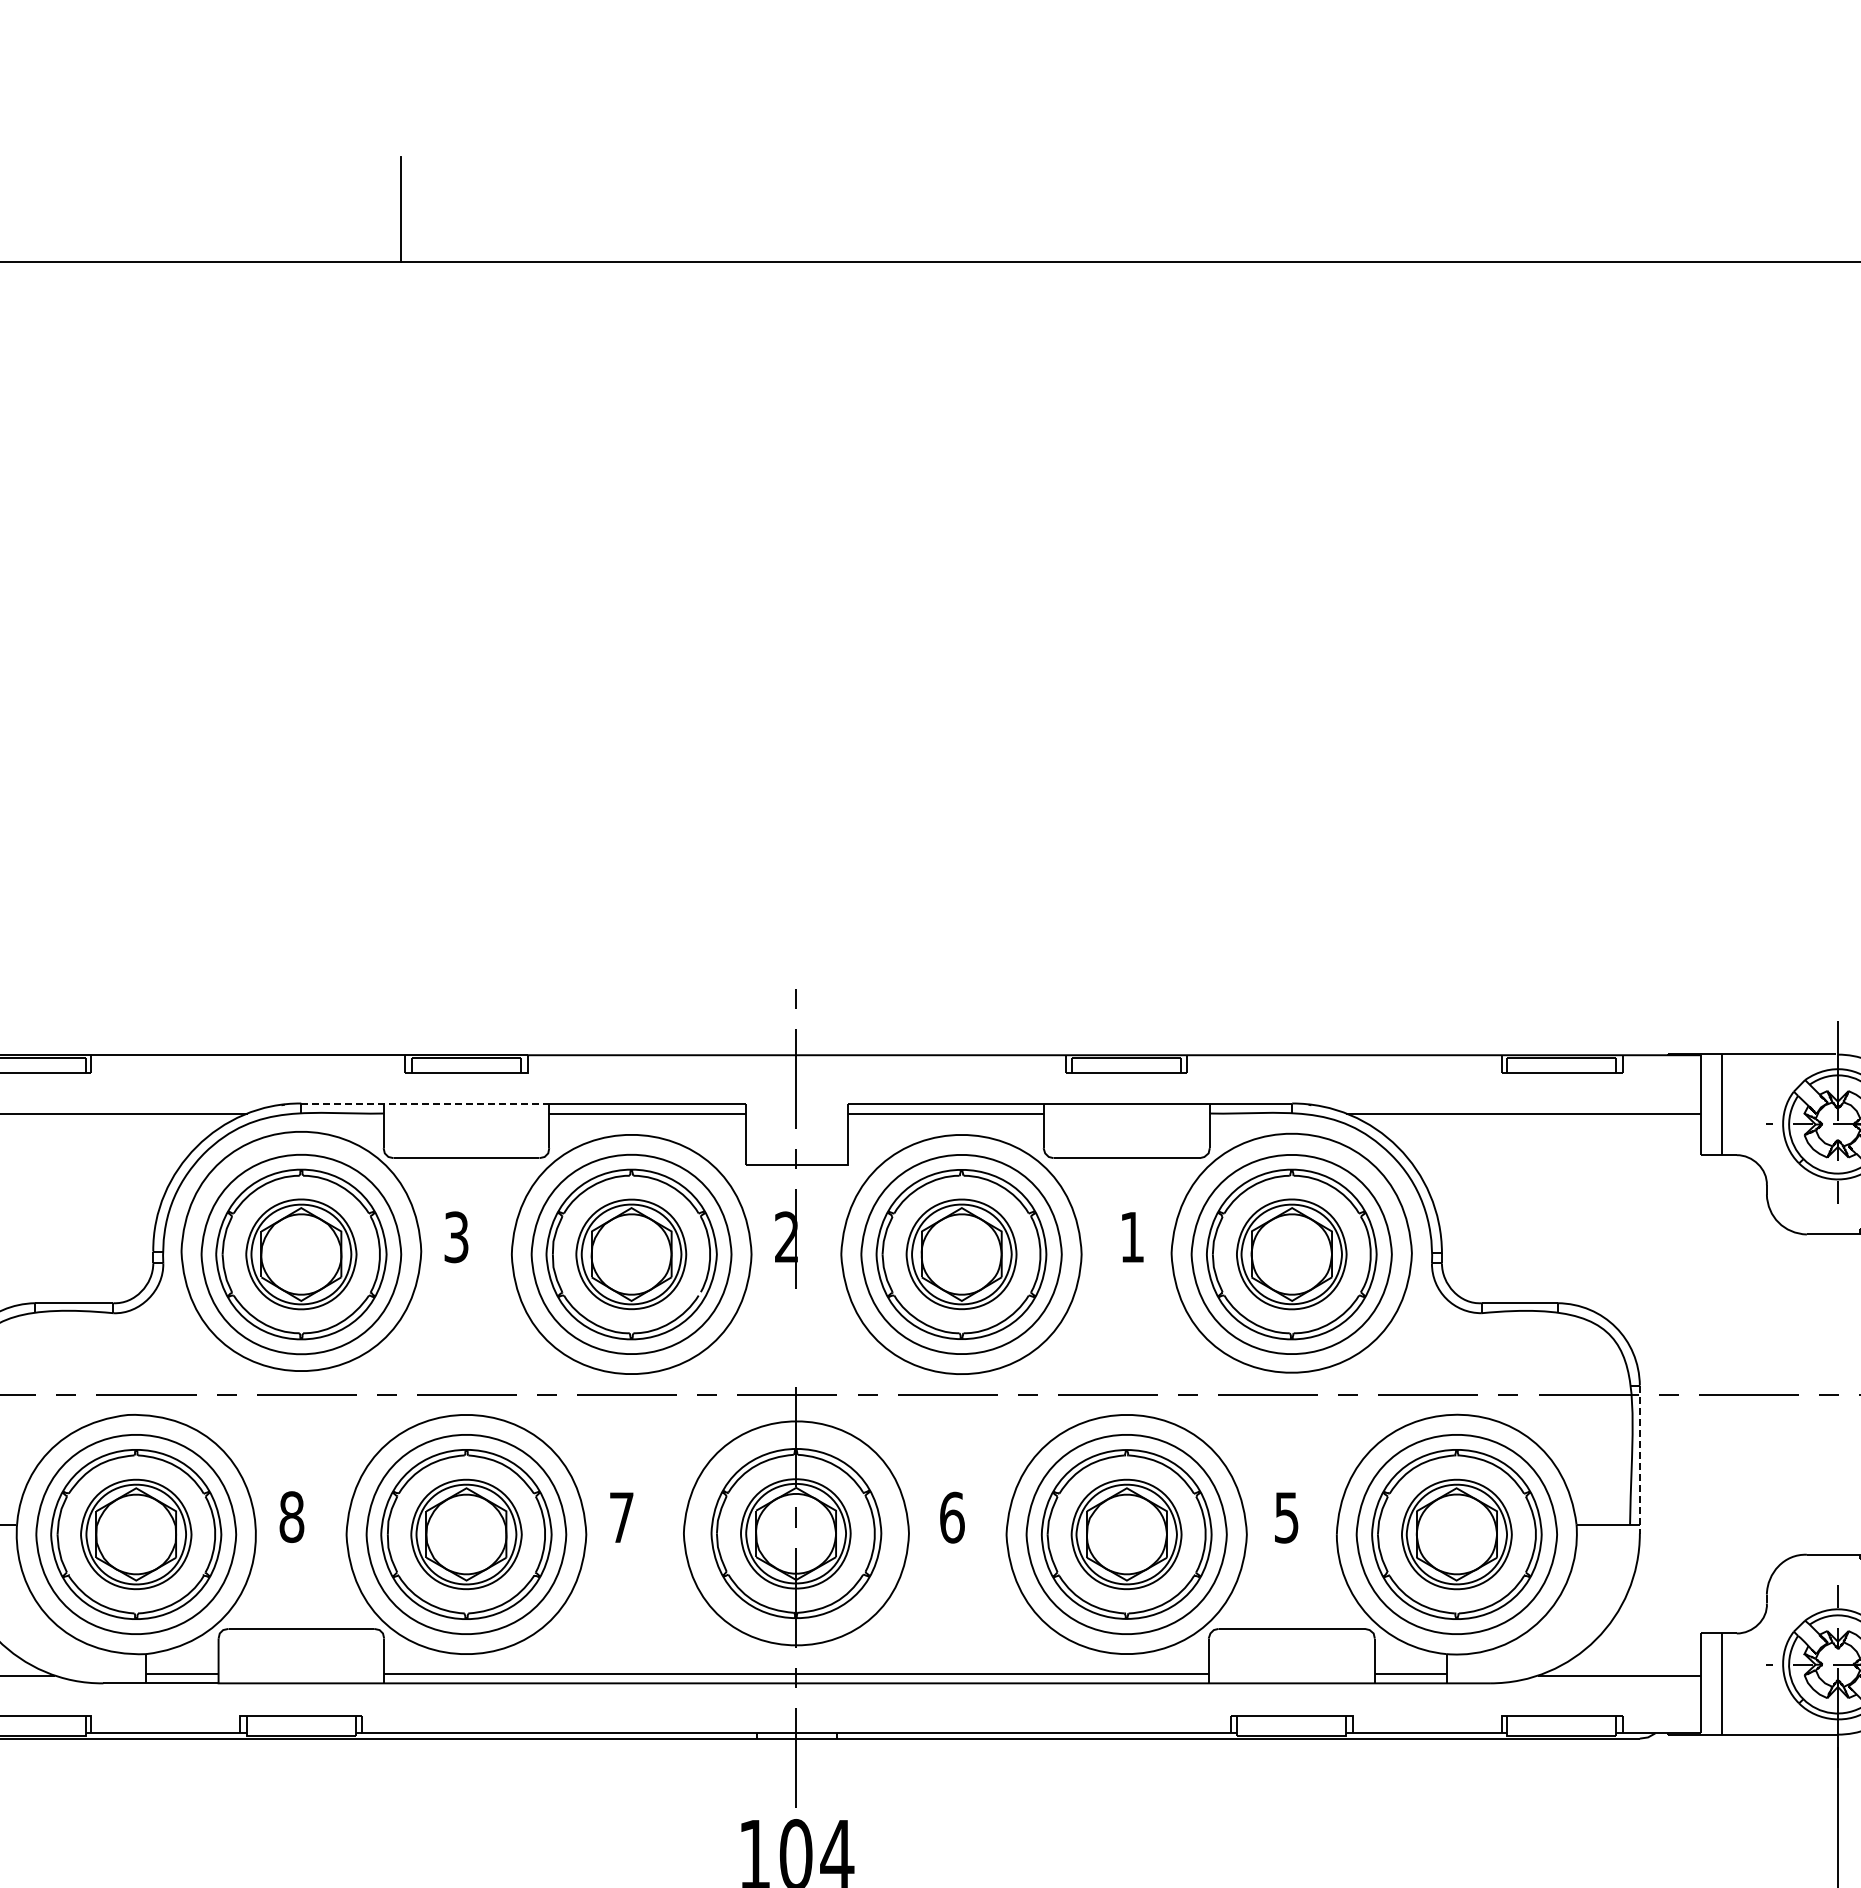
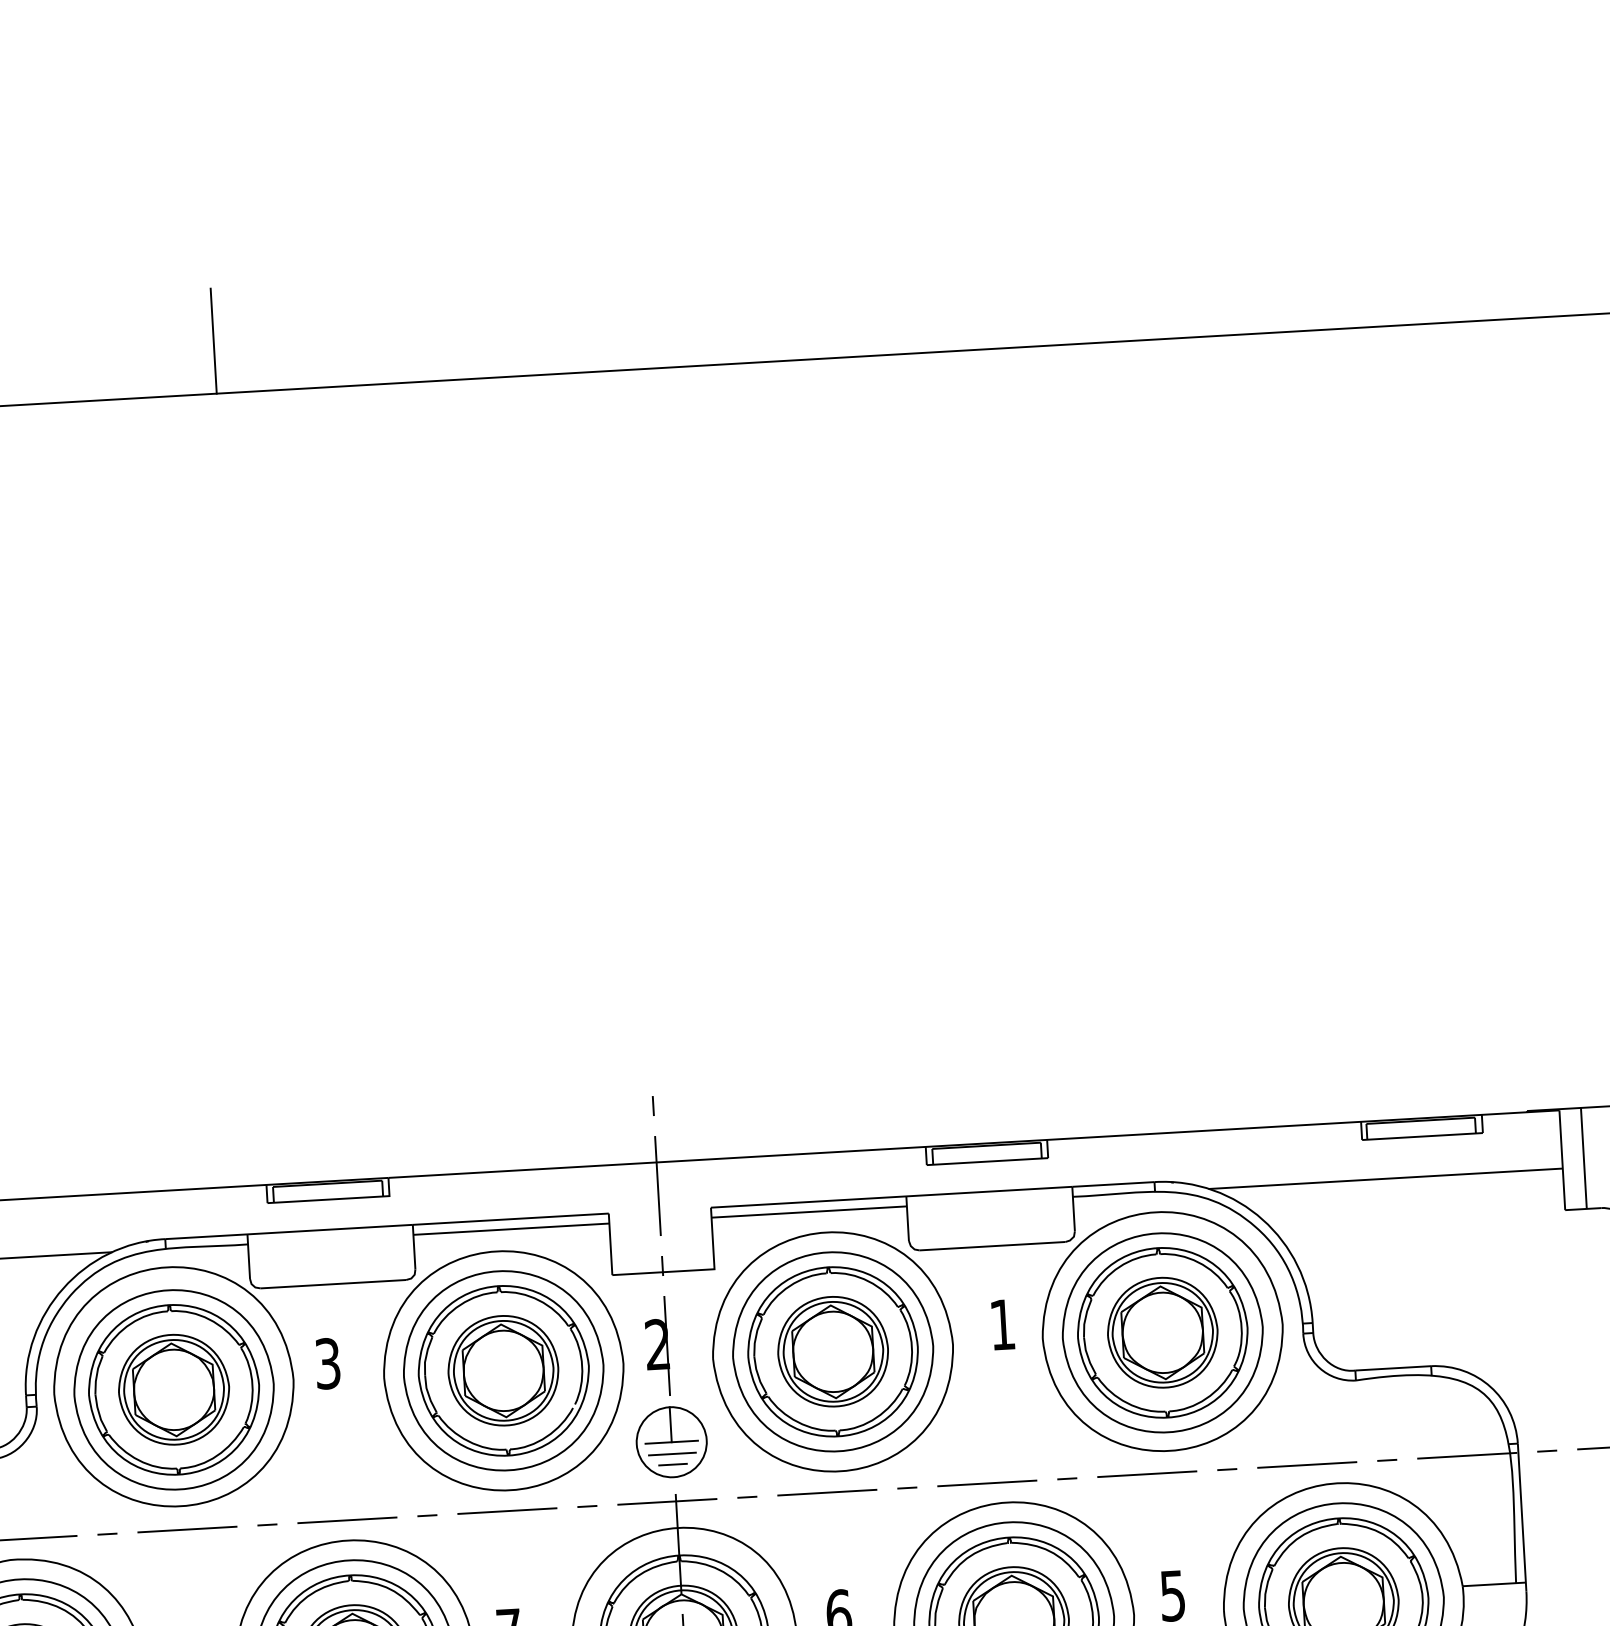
line: (425, 1103) -> (289, 1231), dashed -> solid
part: (795, 1335) -> (672, 1442), added
line: (1639, 1460) -> (1521, 1518), dashed -> solid

